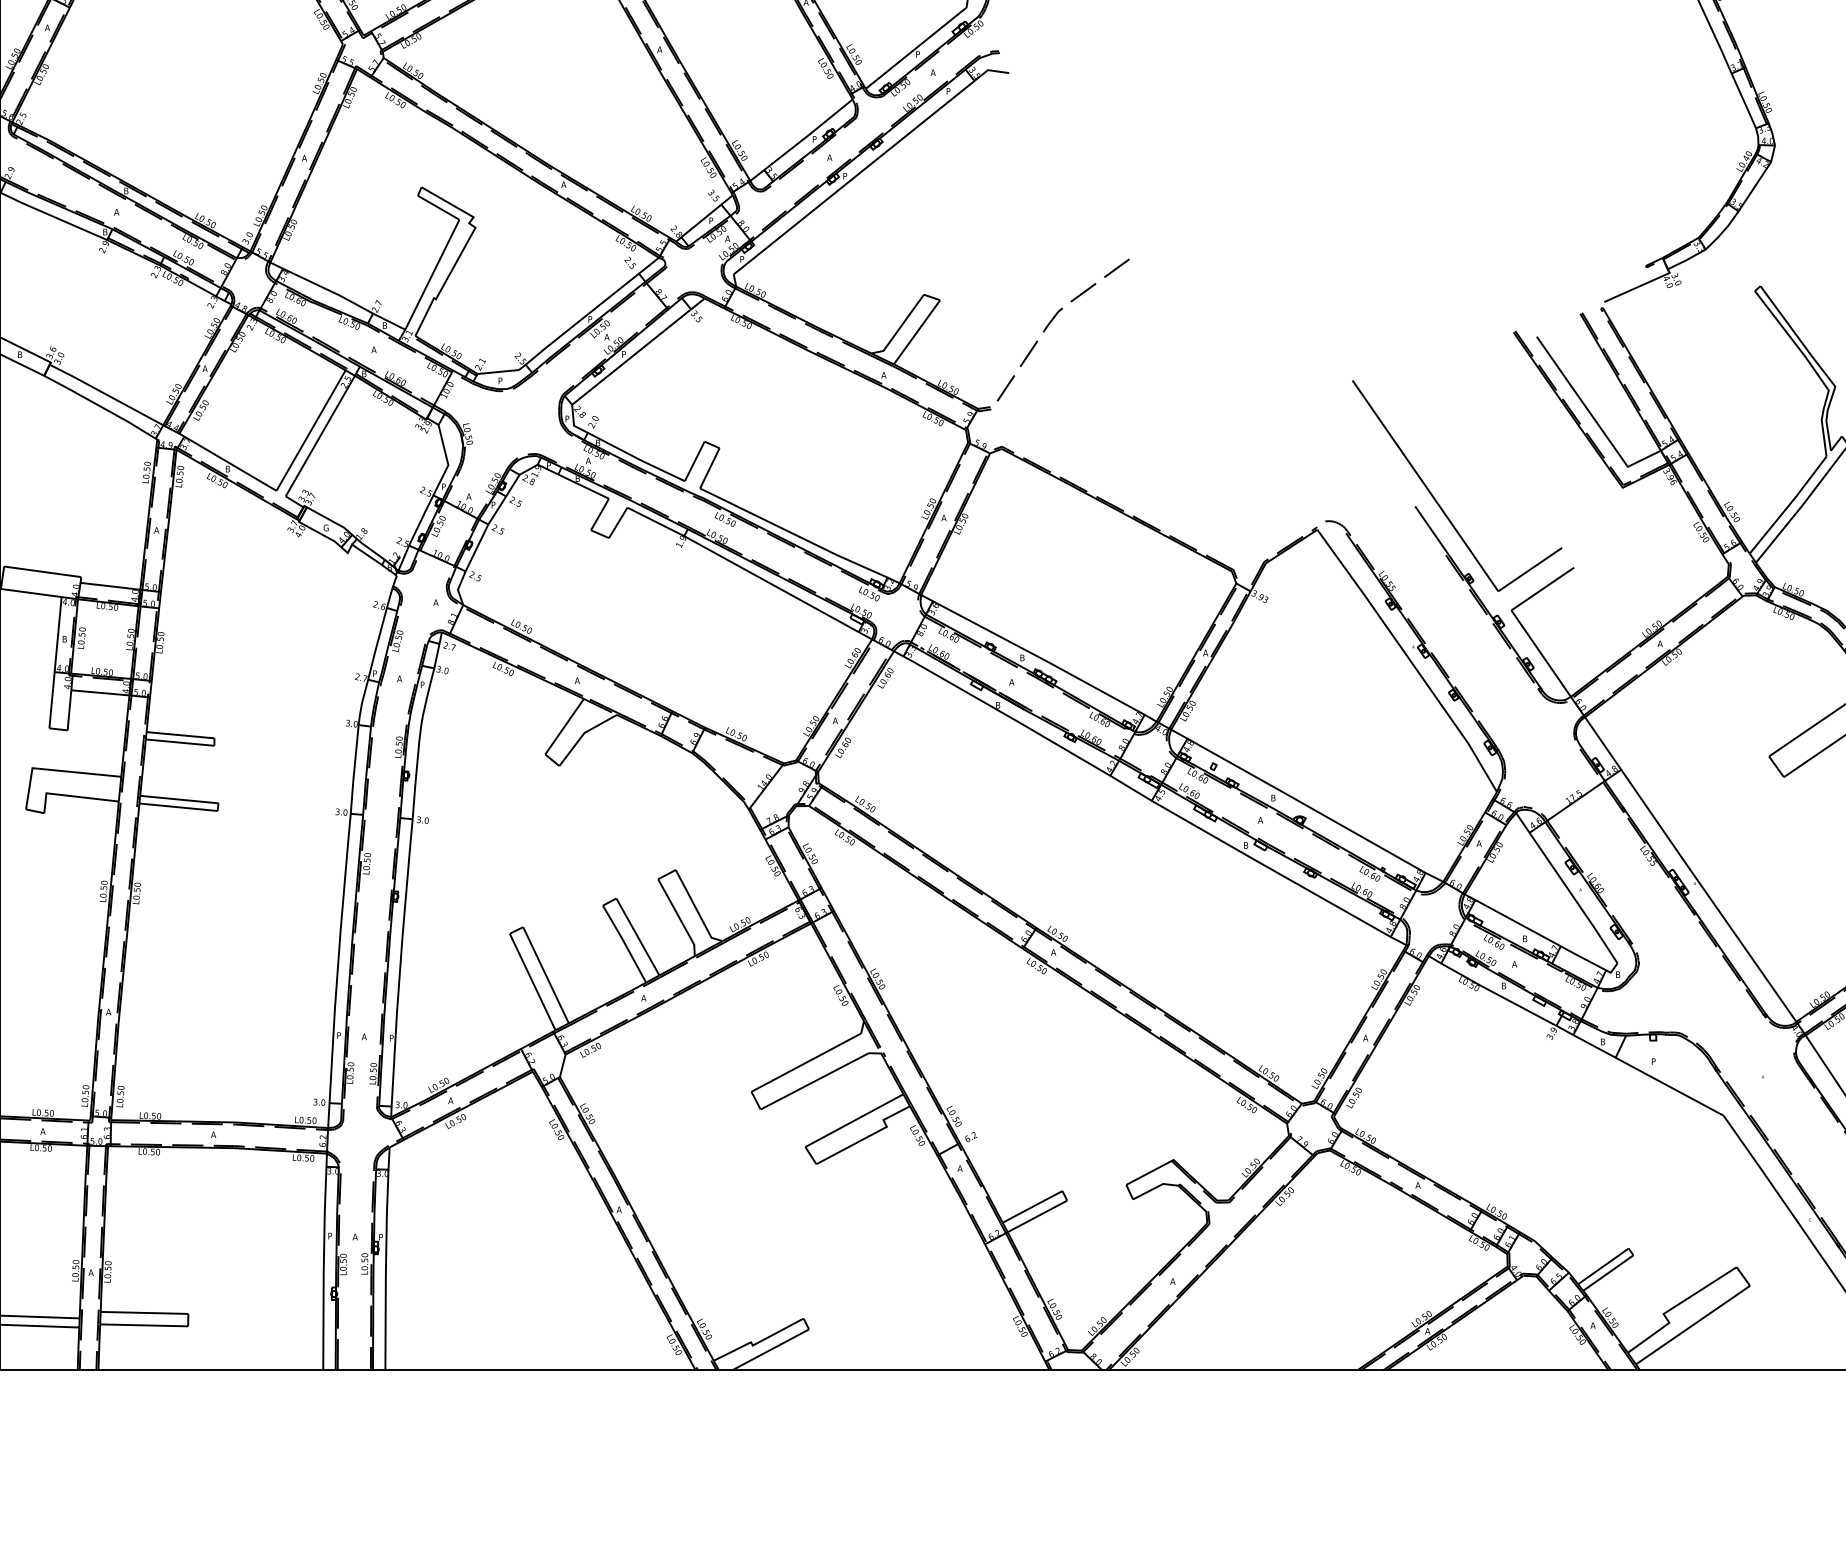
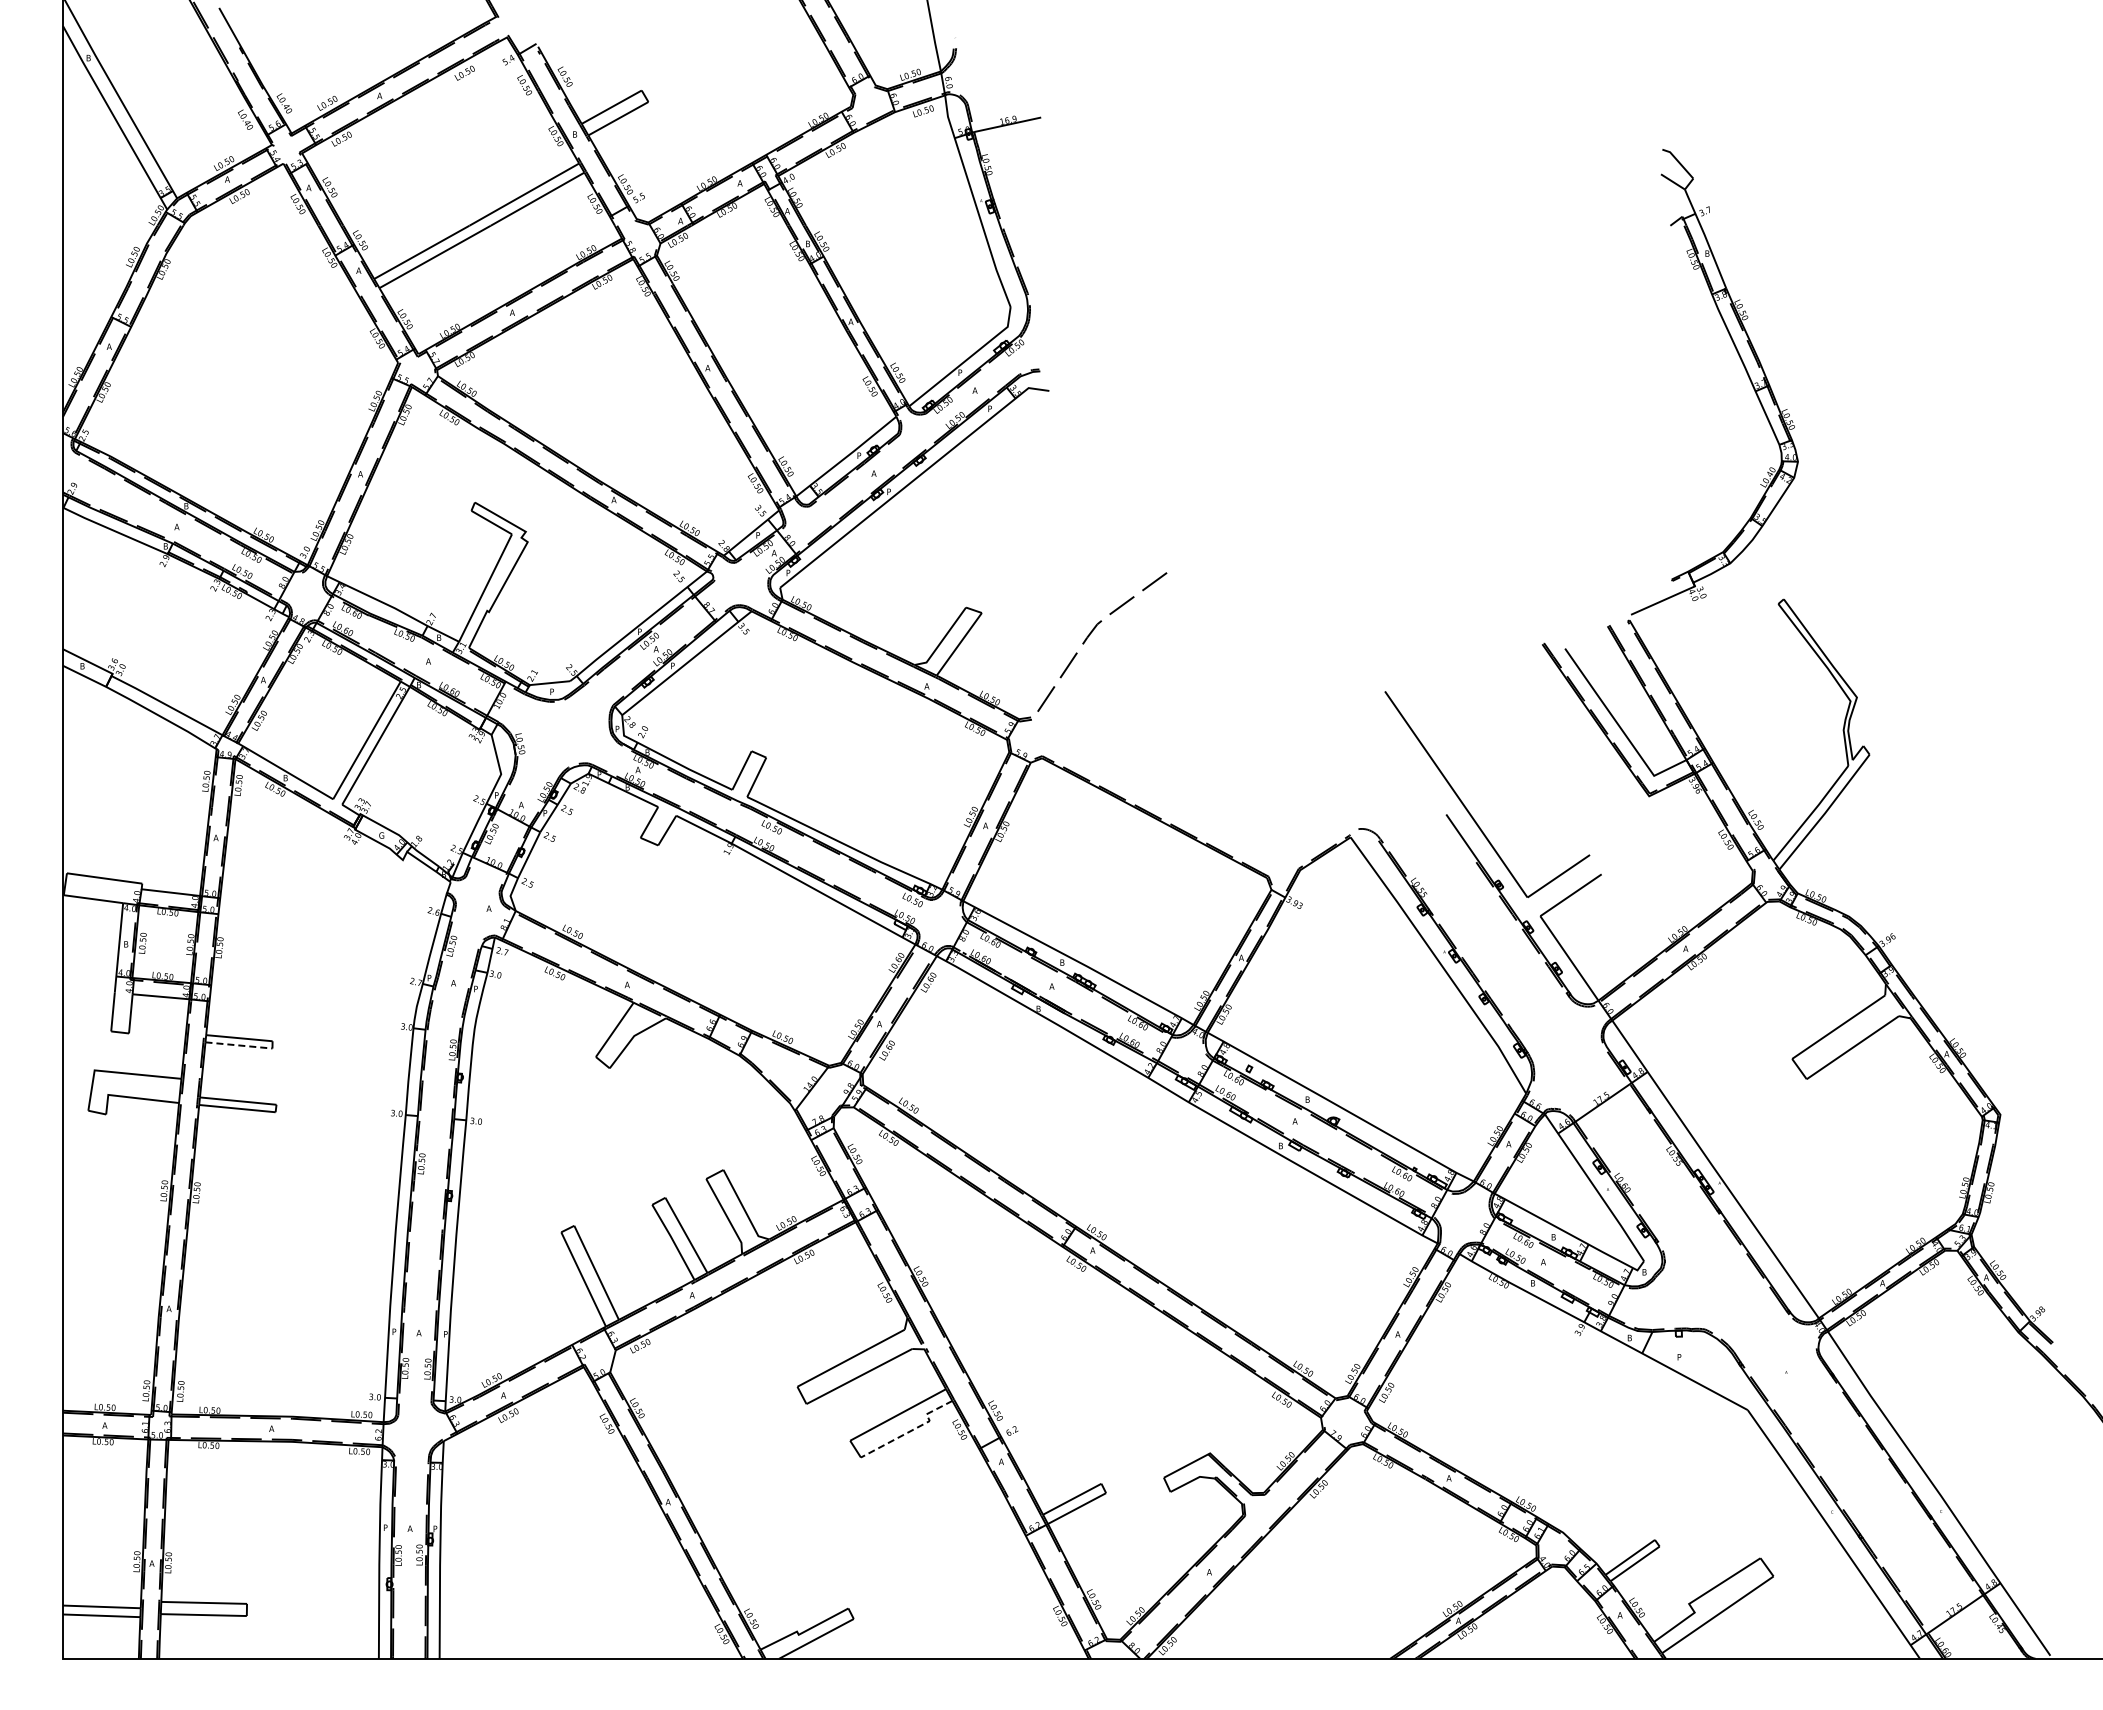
line: (179, 742) -> (238, 1045), solid -> dashed
line: (870, 1135) -> (913, 1429), solid -> dashed

